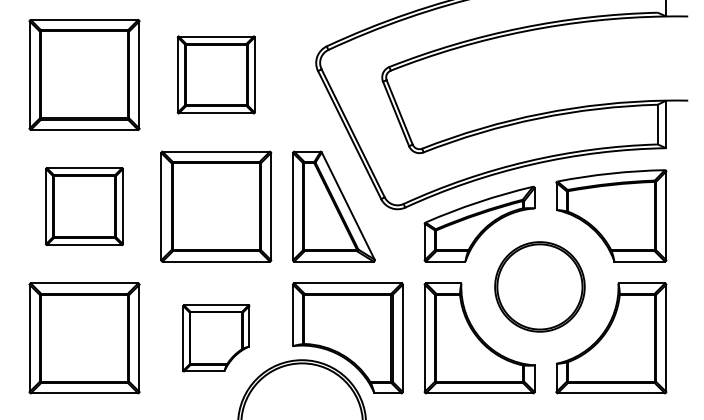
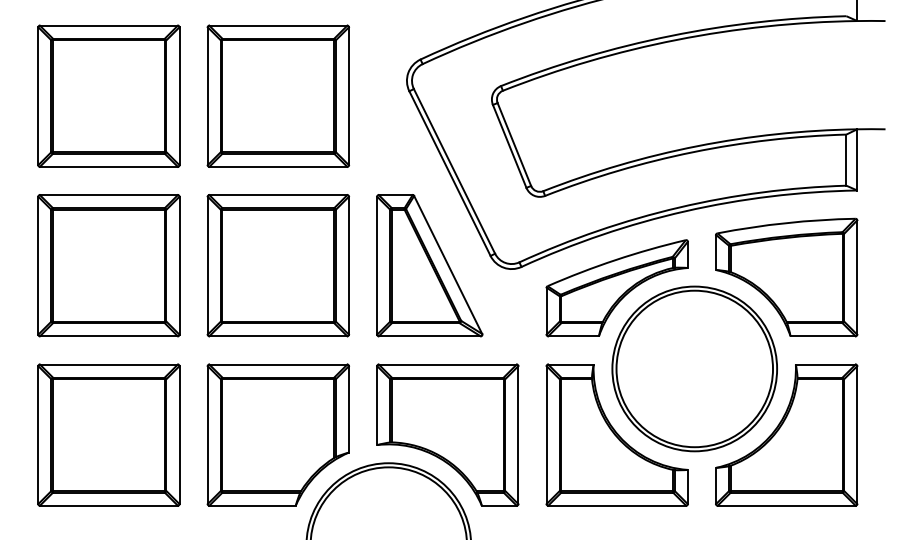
part: (216, 74) -> (278, 95), size x1.43
part: (84, 206) -> (108, 265), size x1.43
part: (539, 286) -> (694, 368), size x1.43
part: (216, 338) -> (278, 435), size x1.67

